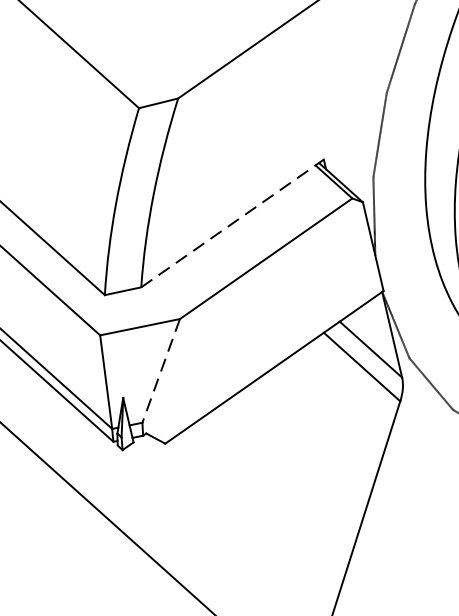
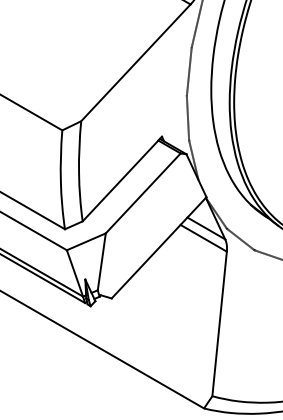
line: (232, 224) -> (122, 179), dashed -> solid
line: (160, 370) -> (101, 261), dashed -> solid

